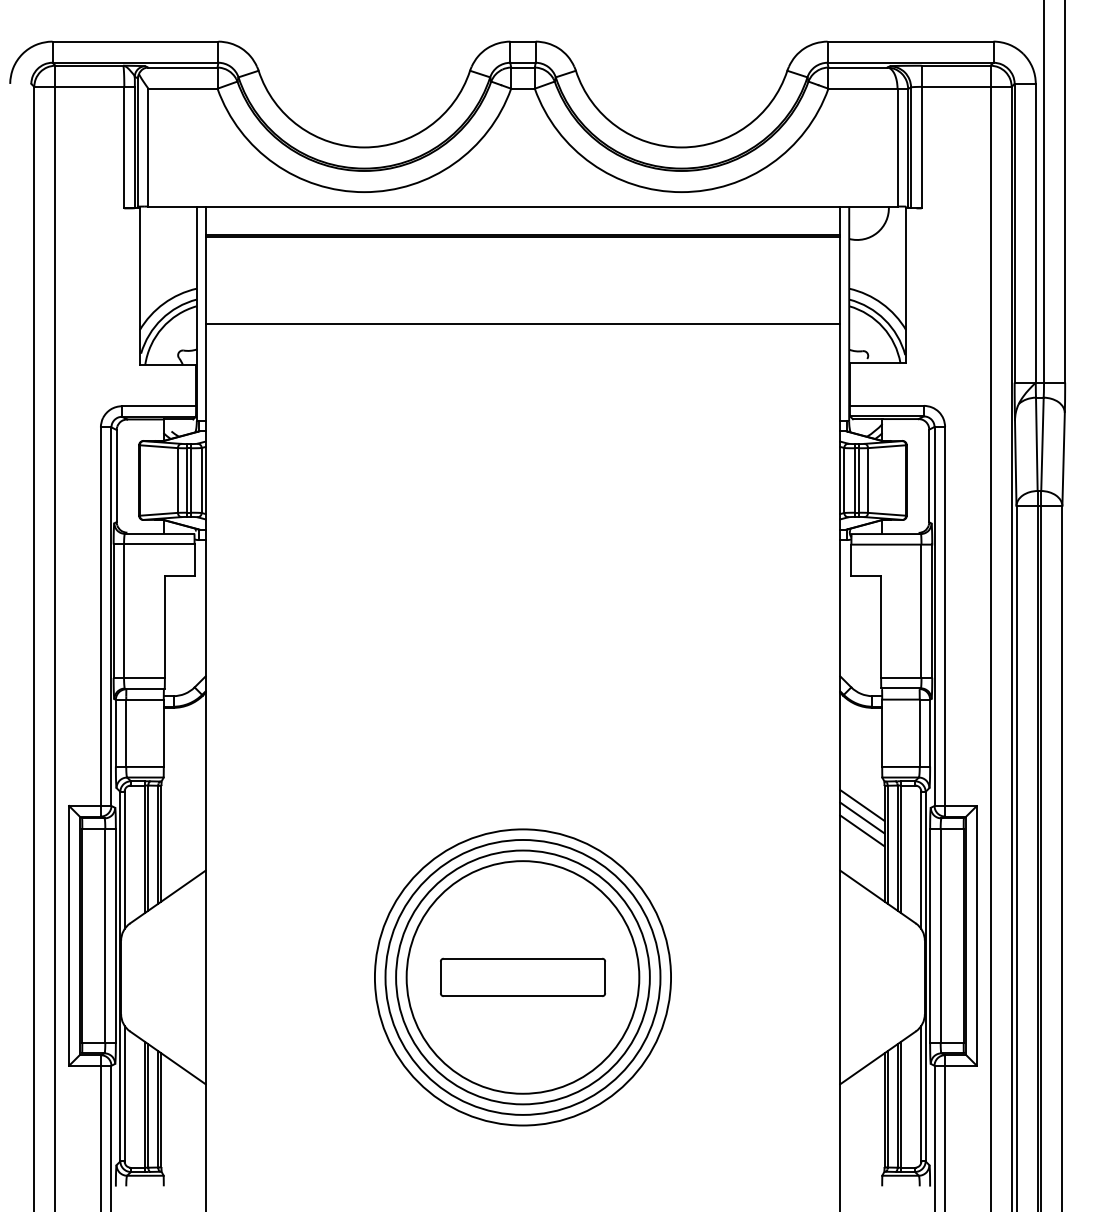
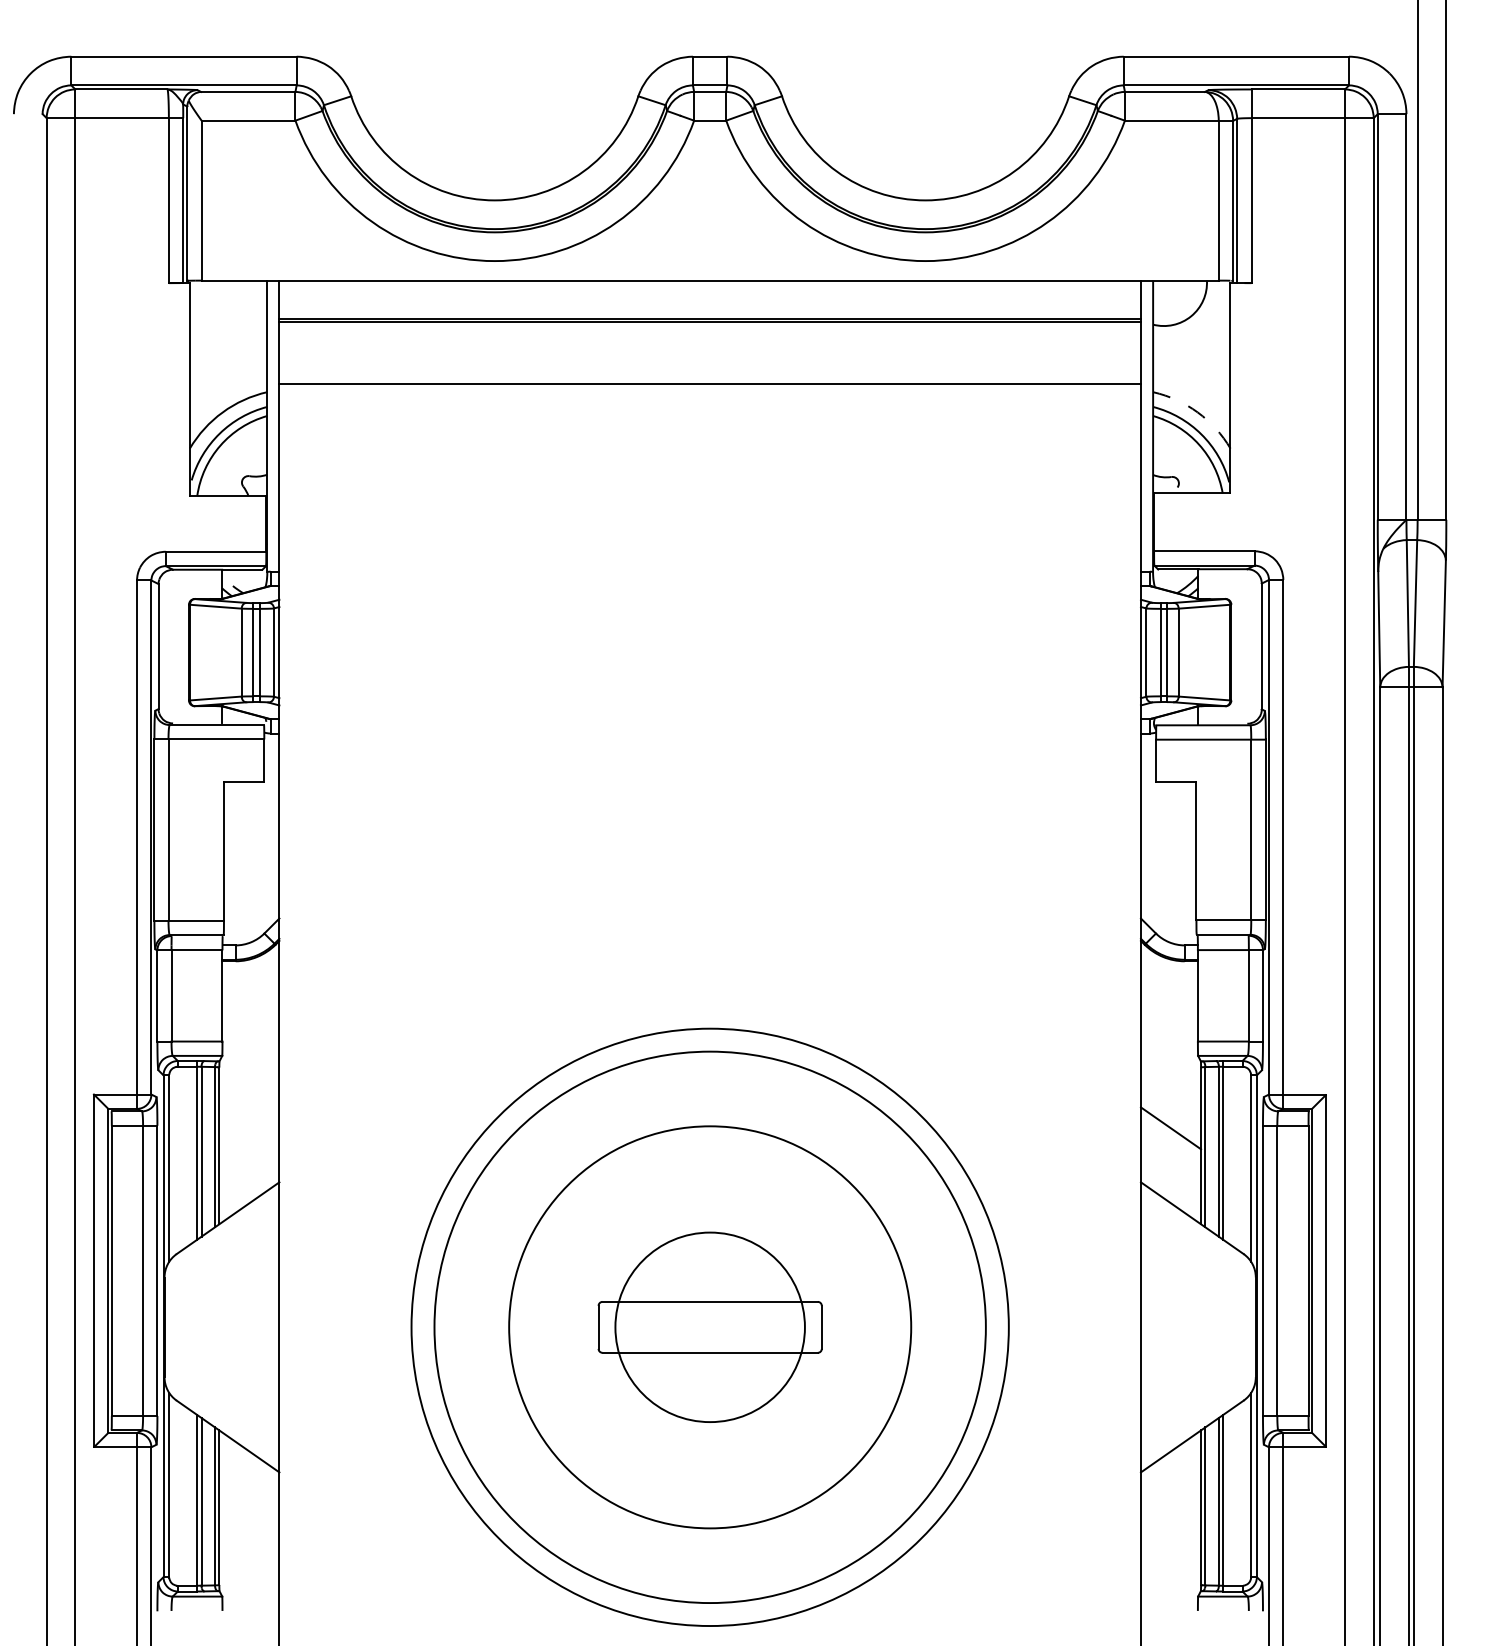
arc: (881, 303) -> (1197, 412), solid -> dashed
line: (522, 323) -> (709, 383), moved
line: (862, 805) -> (1170, 1093), removed
line: (862, 817) -> (1170, 1110), removed
circle: (522, 977) -> (709, 1327), size x1.6
circle: (522, 977) -> (709, 1327), size x1.6
circle: (523, 977) -> (710, 1327), size x0.6

